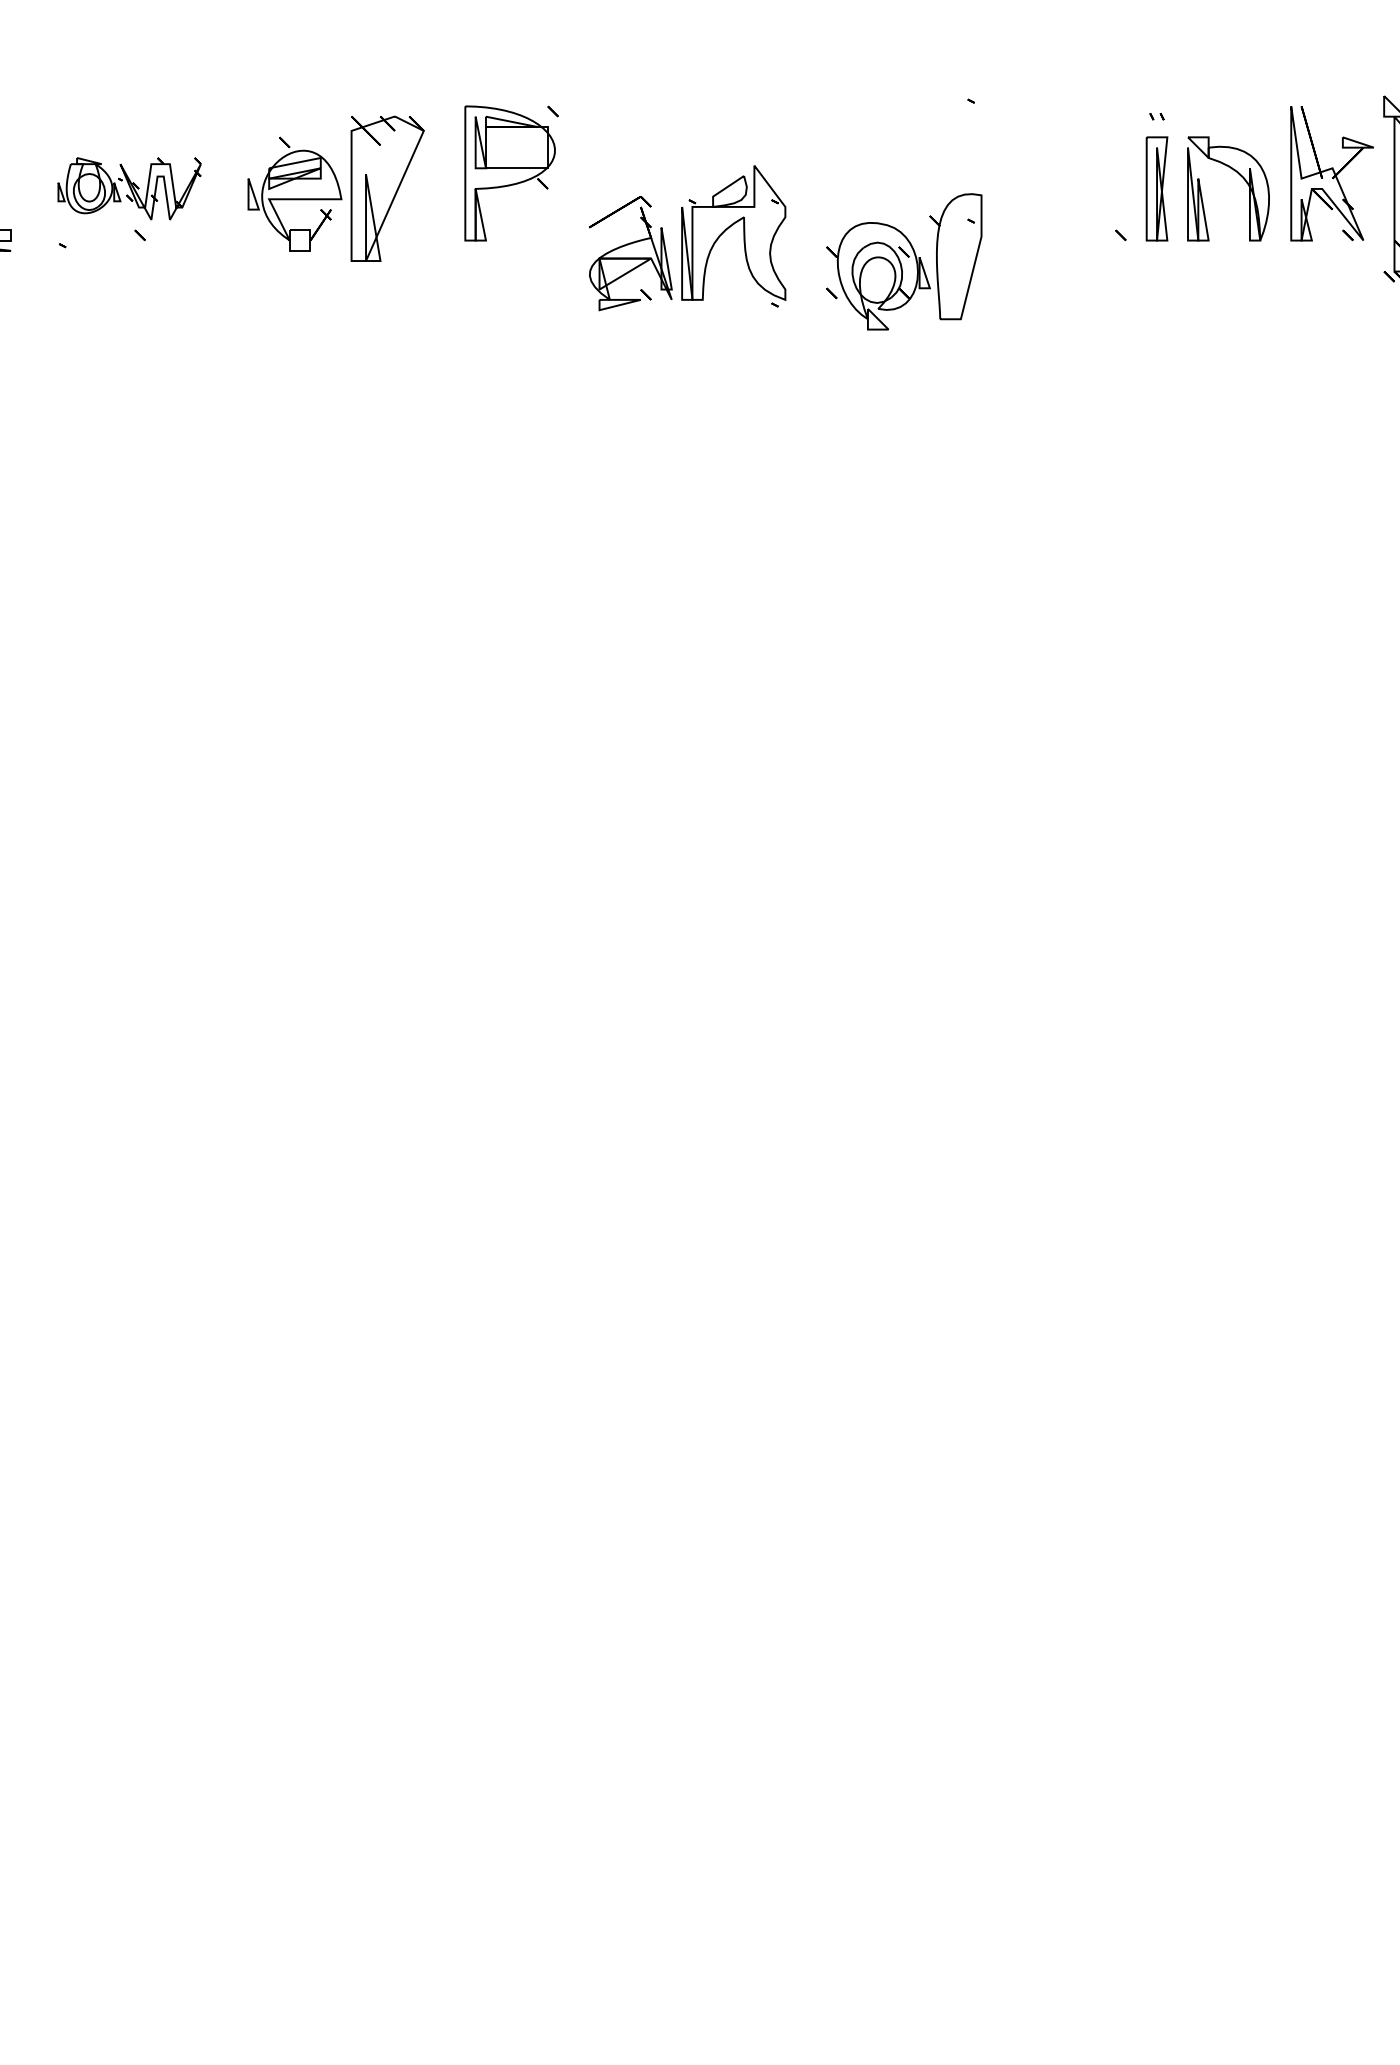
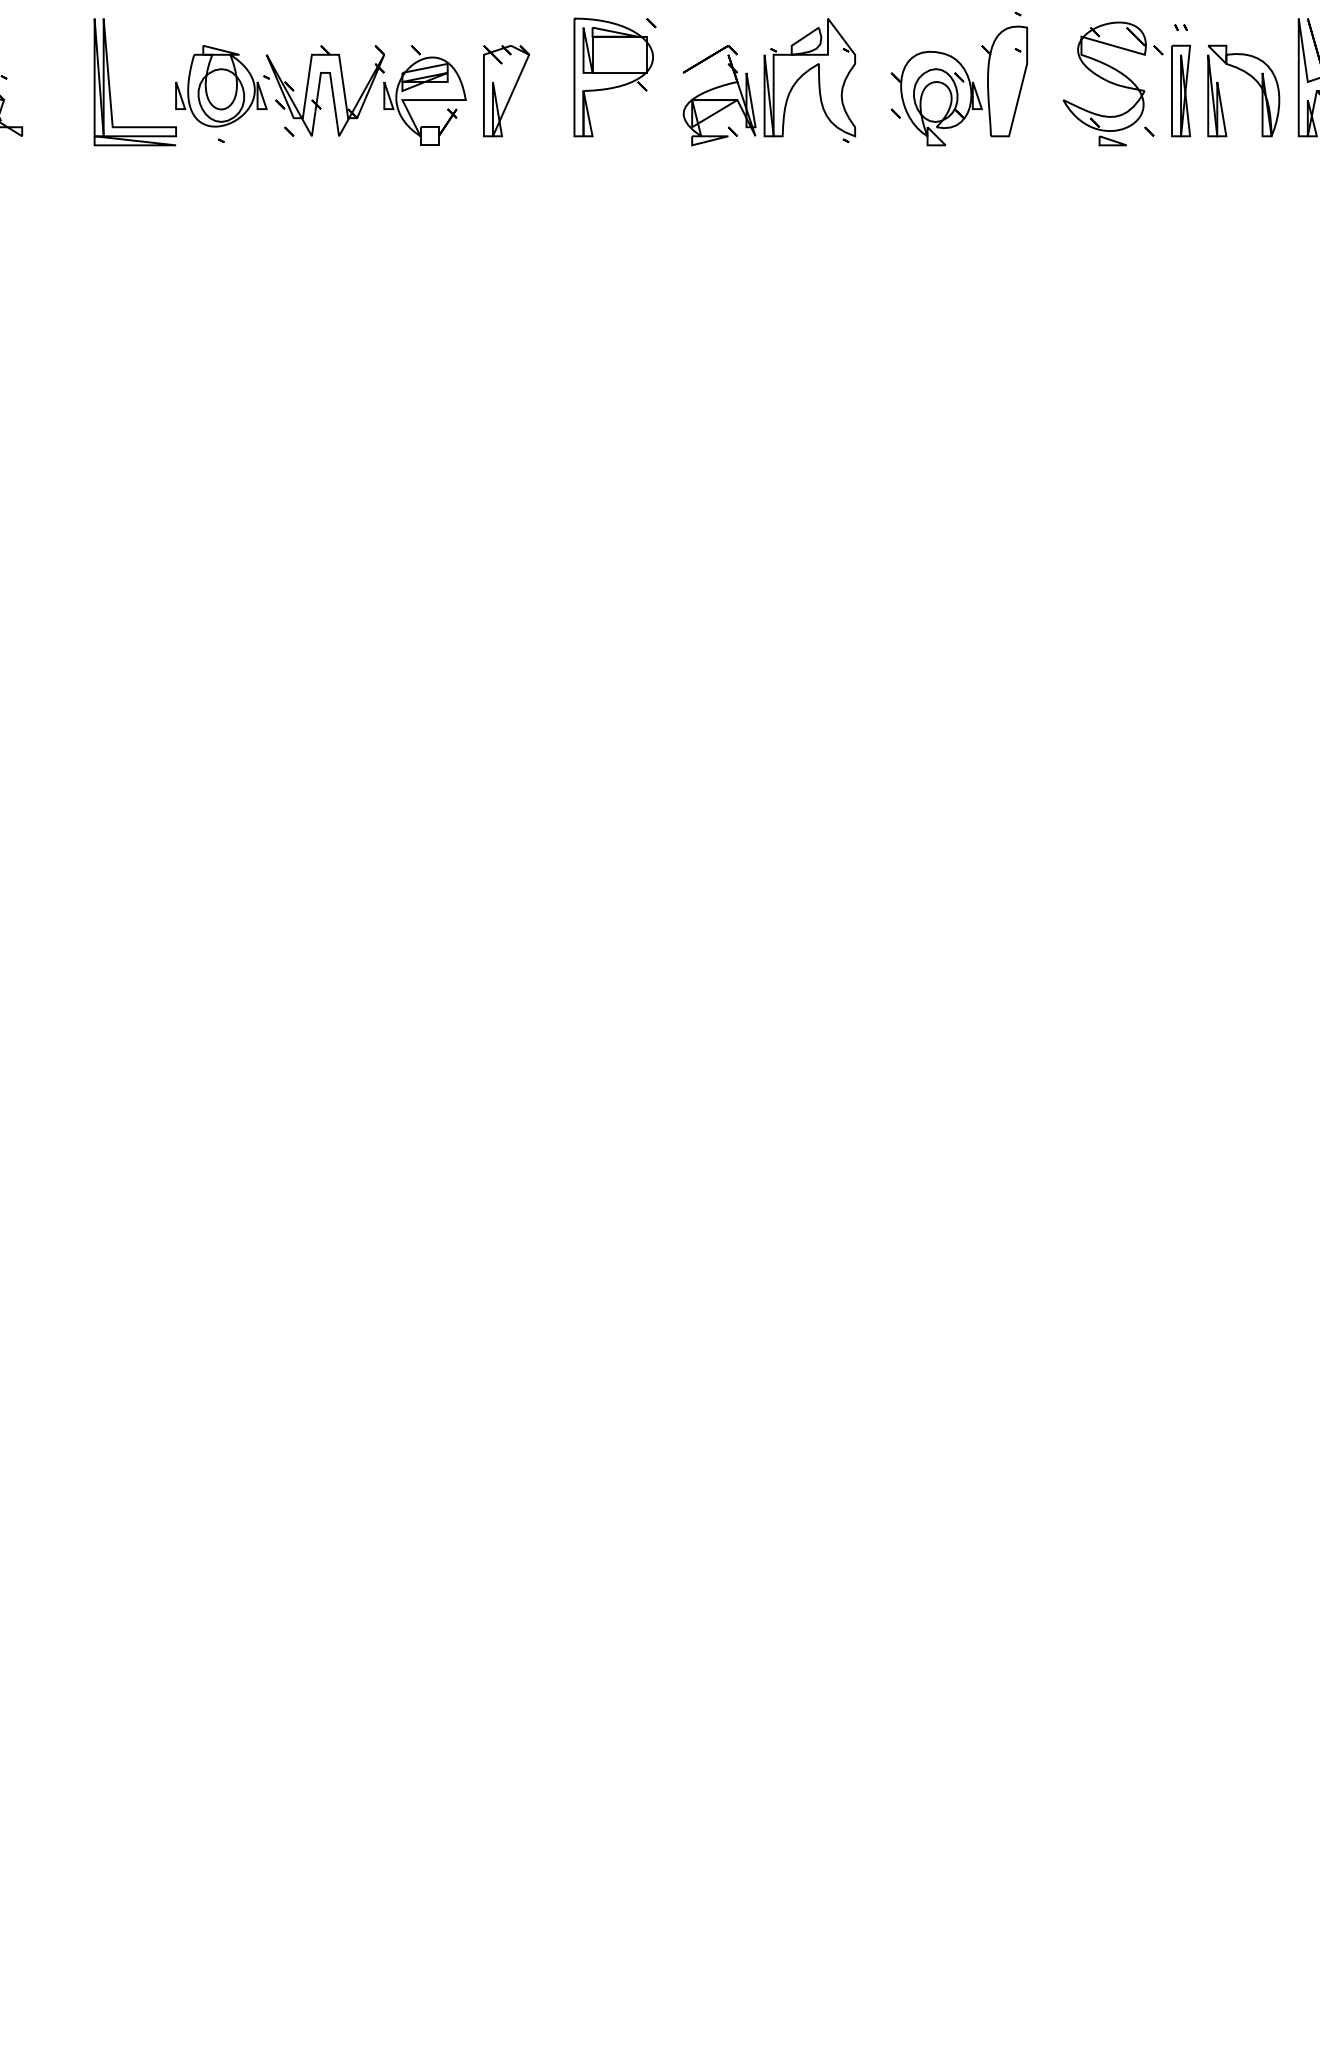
part: (1078, 180) -> (1112, 83), added
part: (128, 188) -> (279, 90), size x1.67
part: (387, 189) -> (506, 91), size x0.71
part: (686, 238) -> (768, 82), moved
part: (903, 261) -> (958, 85), moved

